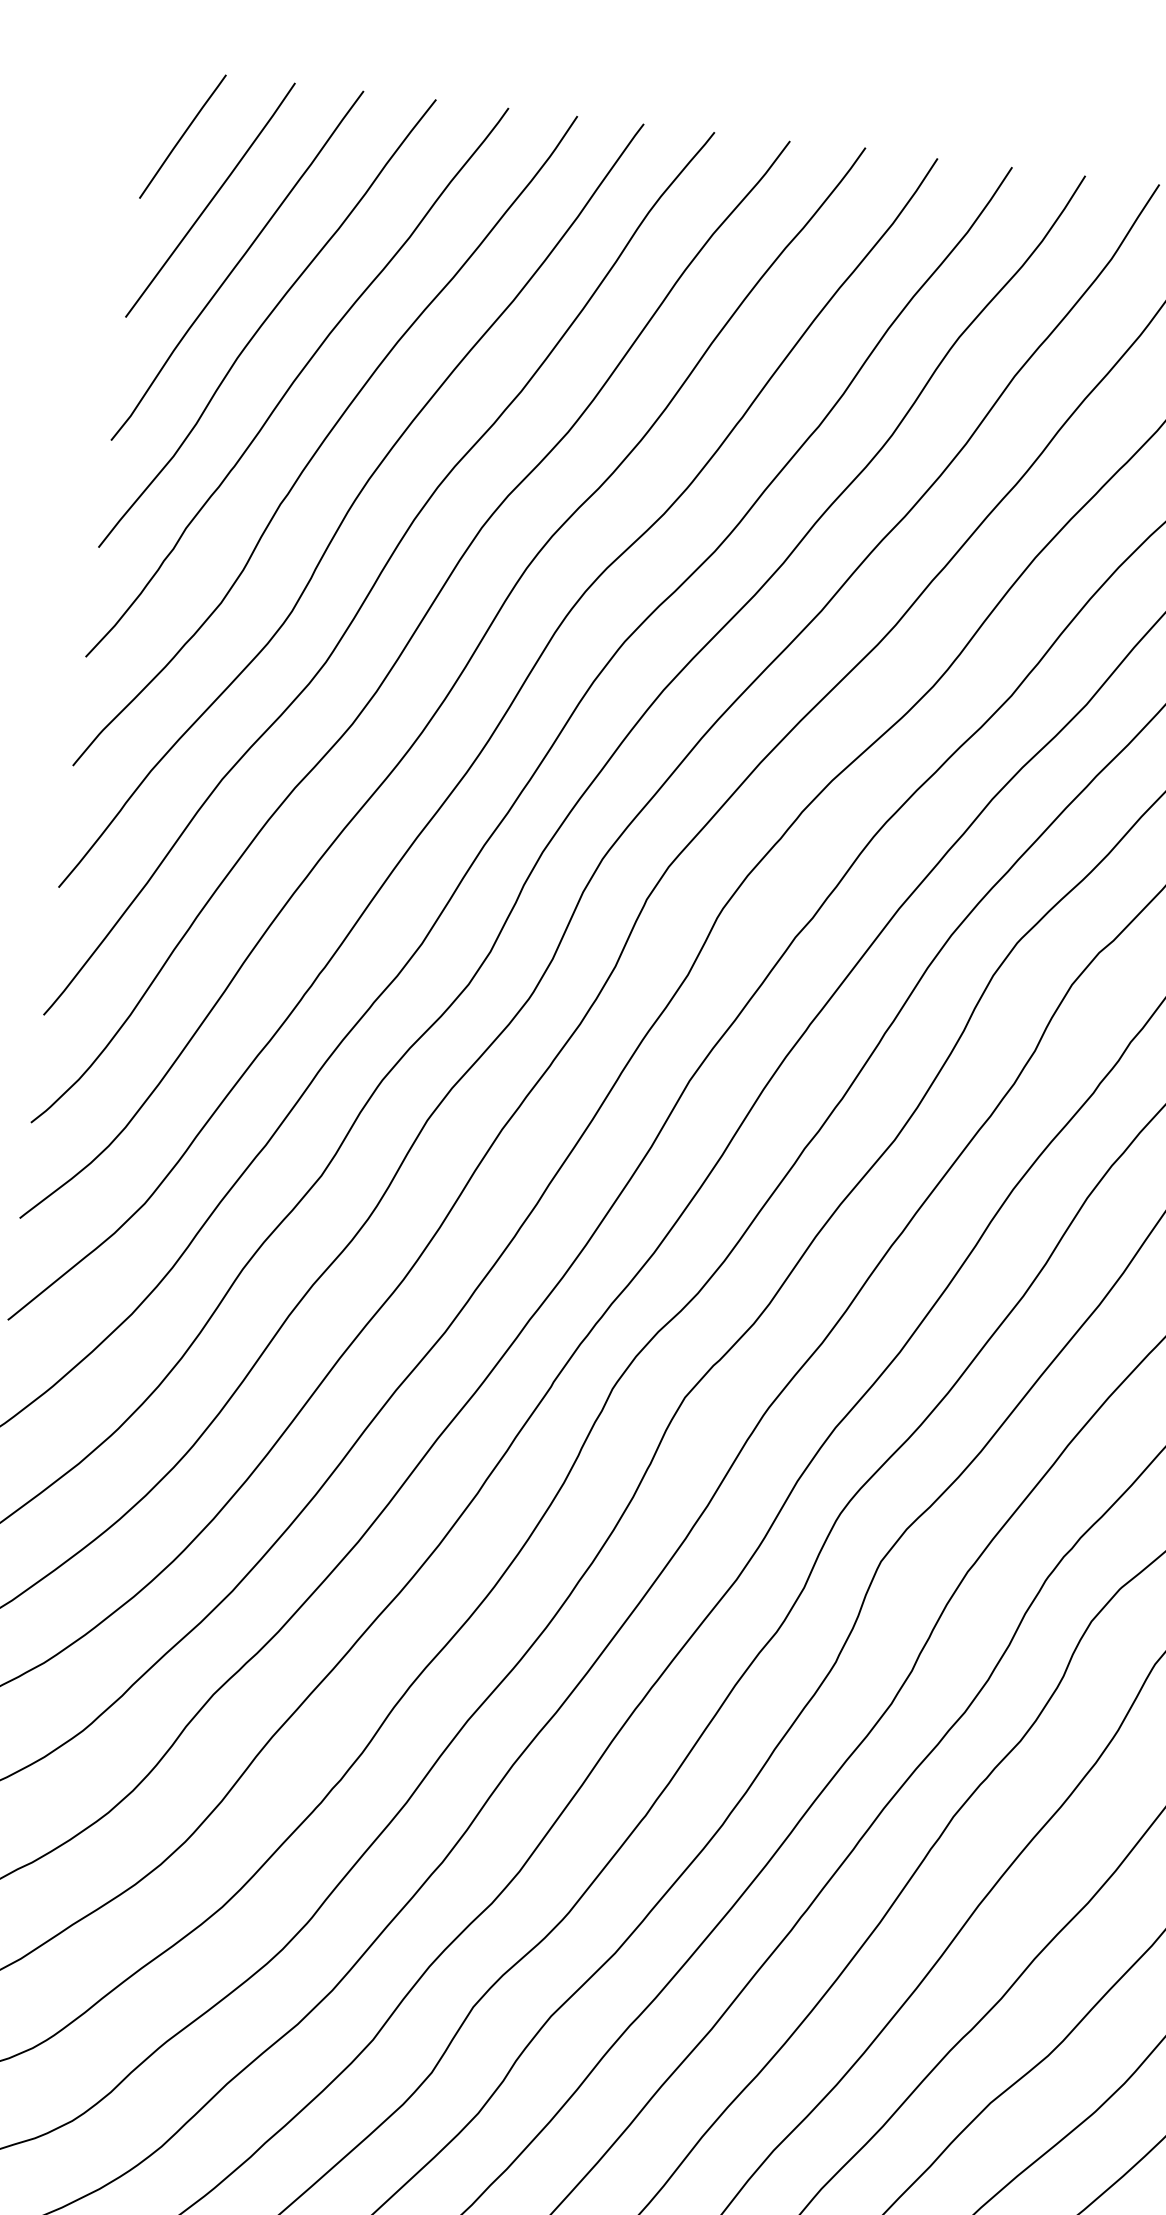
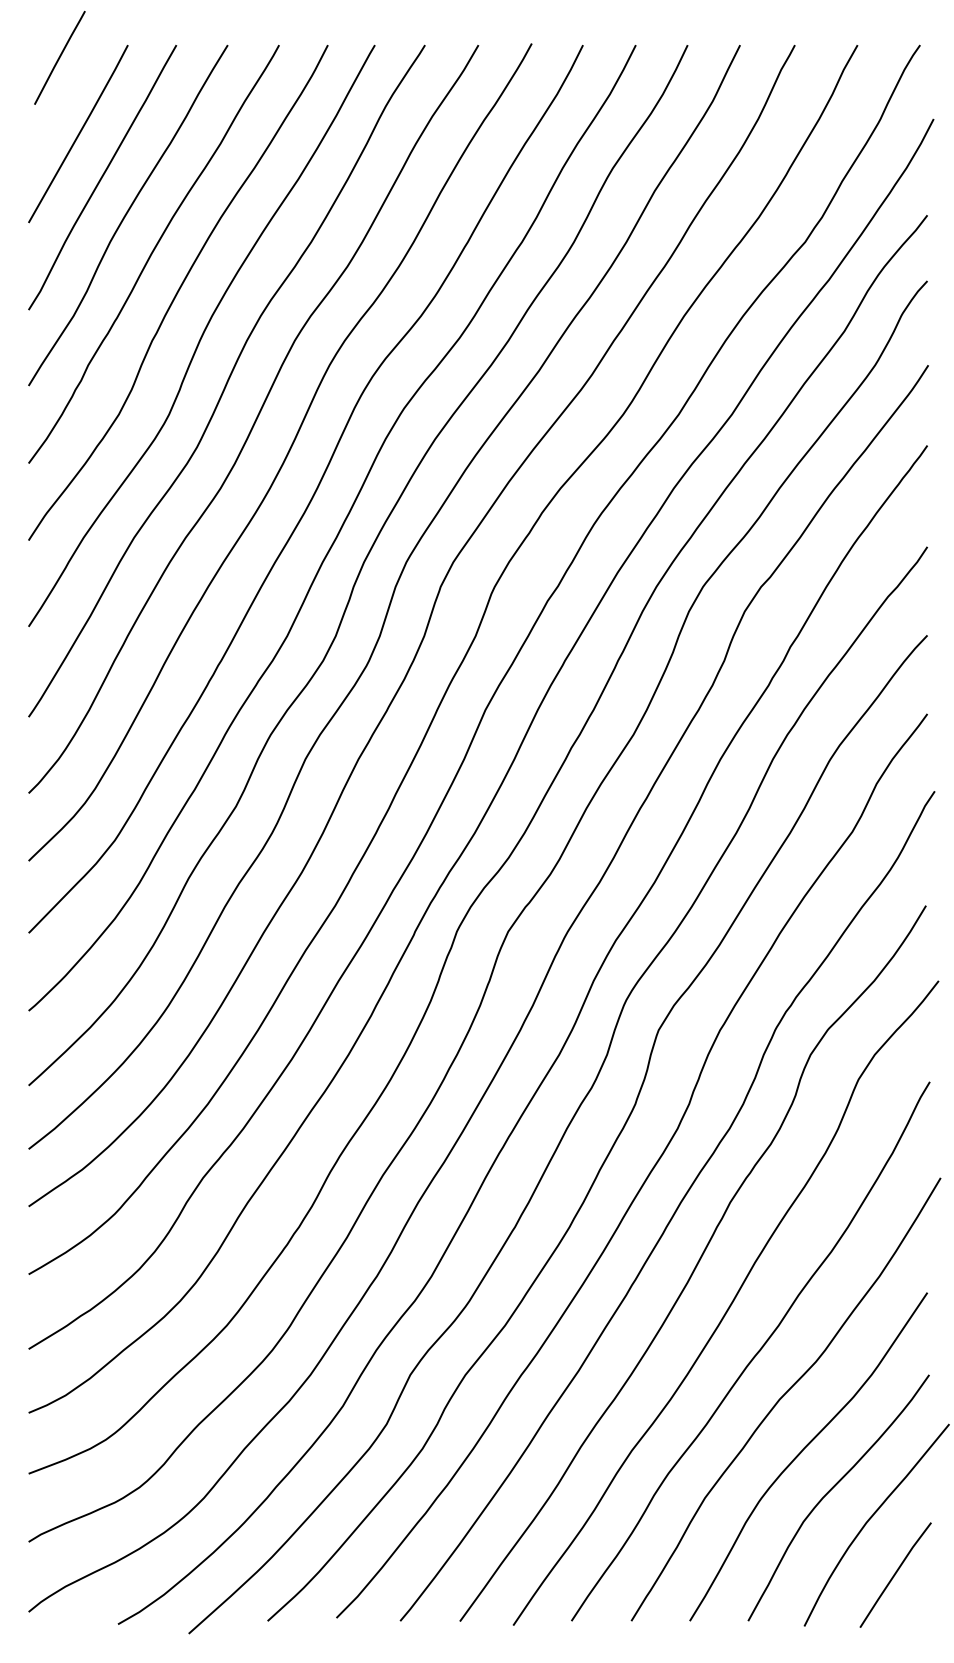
line: (182, 136) -> (59, 57), moved

